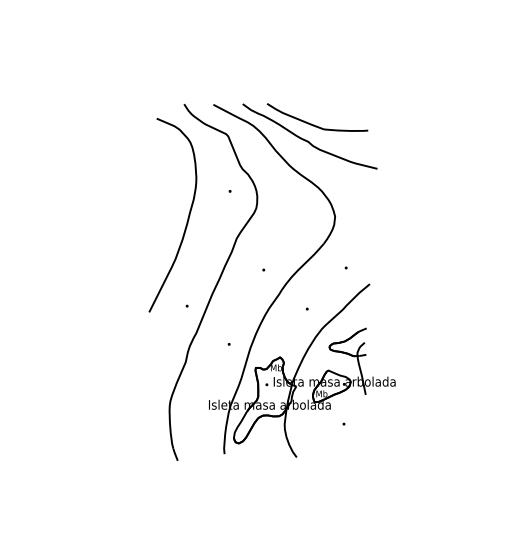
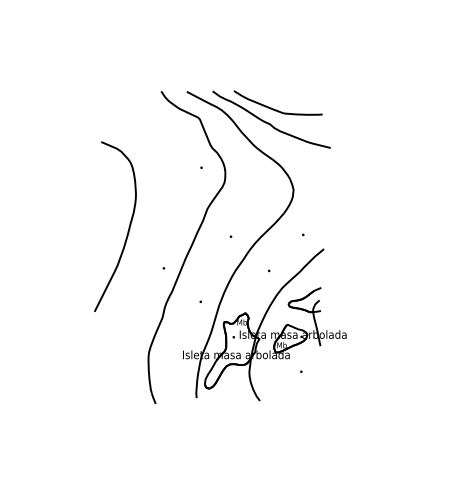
curve: (186, 220) -> (127, 231), moved

